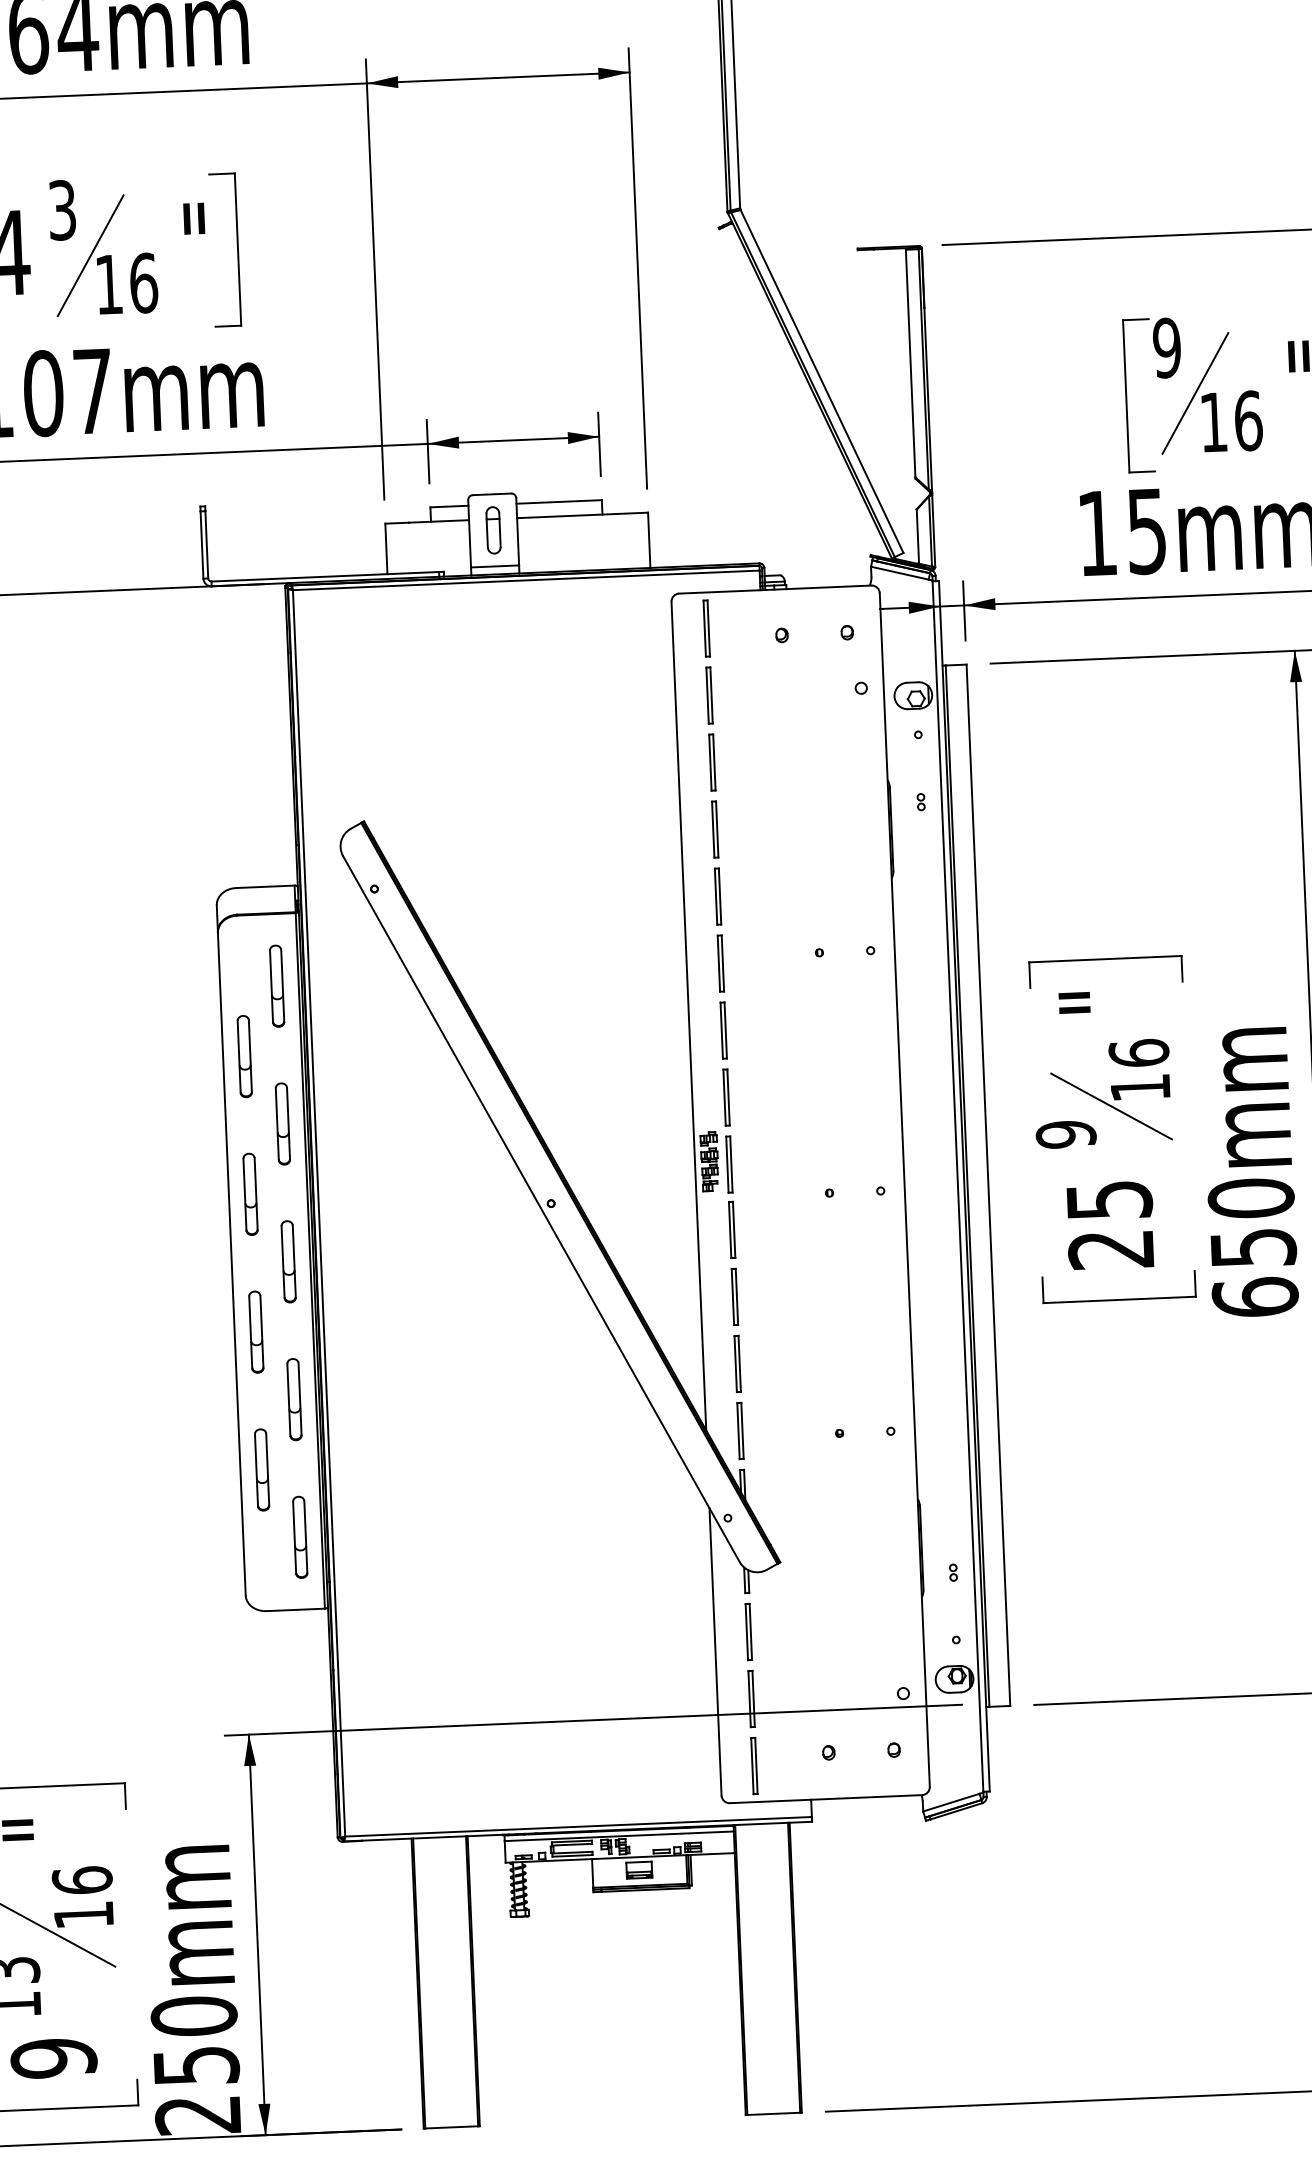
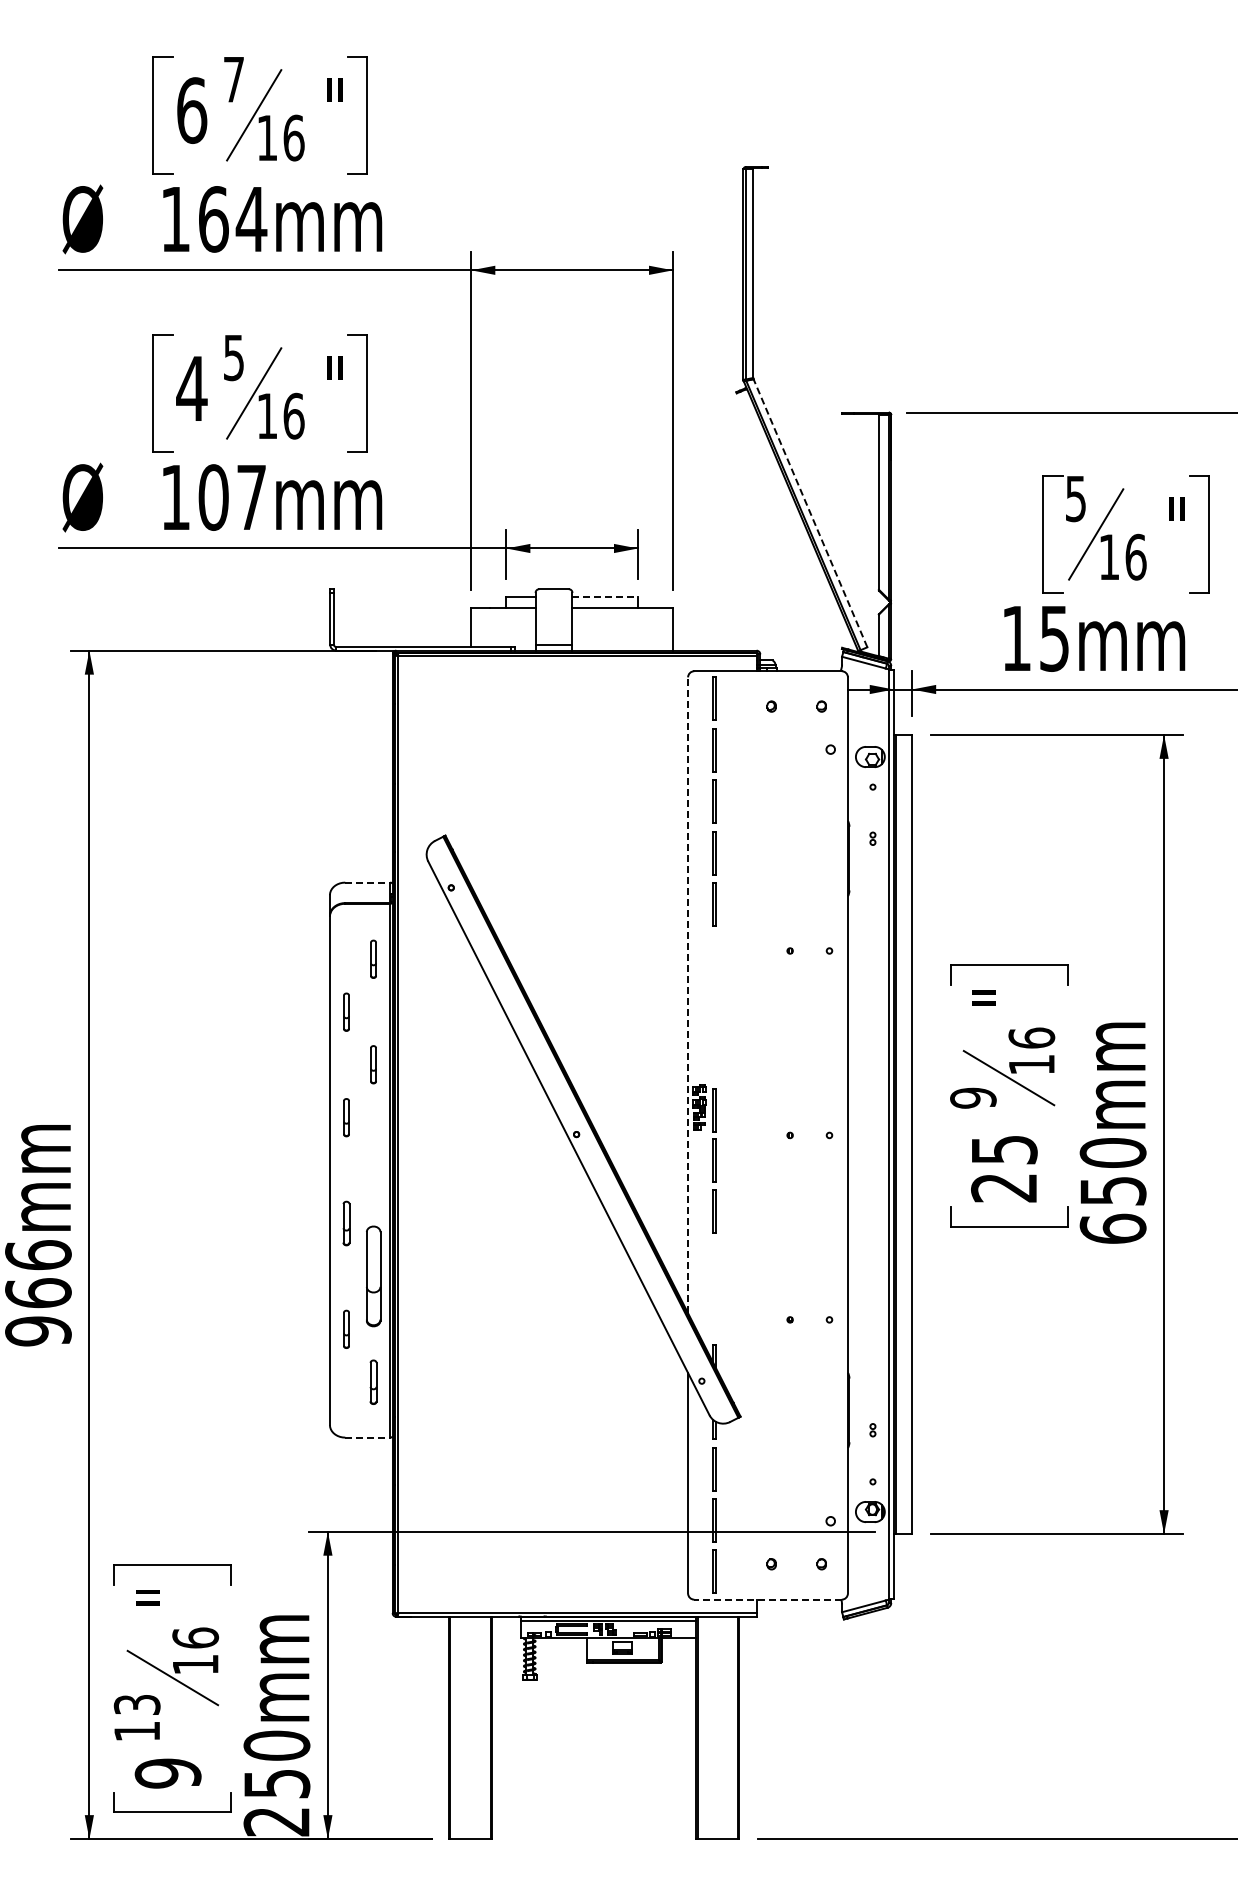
text: (61, 209) -> (233, 357), 3 -> 5
text: (1166, 347) -> (1075, 498), 9 -> 5
line: (822, 381) -> (810, 513), solid -> dashed
line: (559, 502) -> (605, 597), solid -> dashed
part: (492, 529) -> (553, 616), removed
line: (266, 886) -> (368, 882), solid -> dashed
part: (277, 986) -> (373, 959), size x0.6
line: (689, 1016) -> (688, 995), solid -> dashed
line: (722, 1030) -> (713, 1007), removed
part: (244, 1057) -> (346, 1012), size x0.6
part: (282, 1123) -> (373, 1064), size x0.6
part: (250, 1193) -> (346, 1117), size x0.6
part: (288, 1261) -> (373, 1170), removed
part: (256, 1332) -> (346, 1223), size x0.7
line: (739, 1392) -> (714, 1285), removed
part: (294, 1399) -> (373, 1276), size x1.6
part: (262, 1470) -> (346, 1329), size x0.6
part: (300, 1537) -> (373, 1382), size x0.7
line: (296, 1609) -> (368, 1437), solid -> dashed
line: (826, 1798) -> (768, 1599), solid -> dashed

